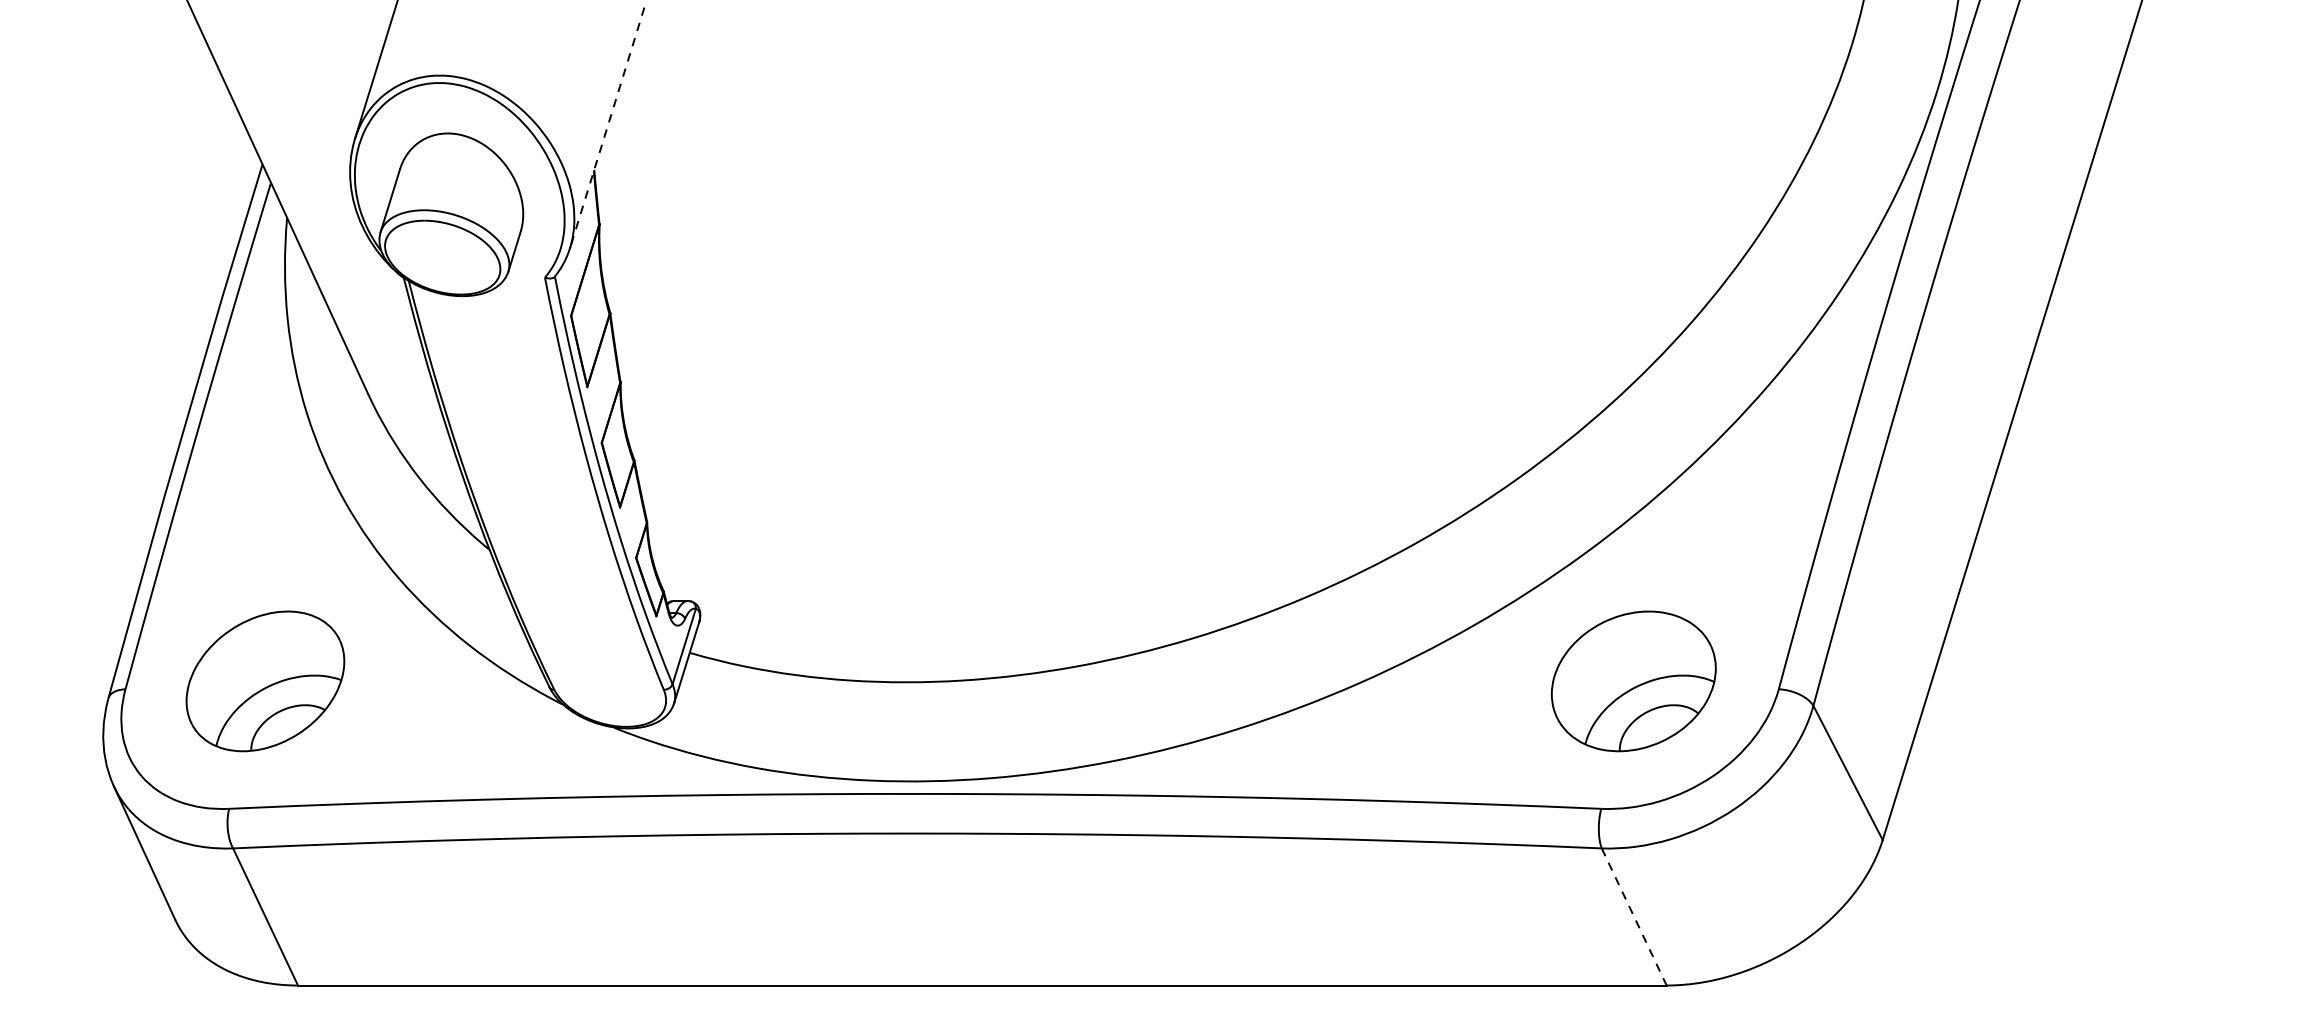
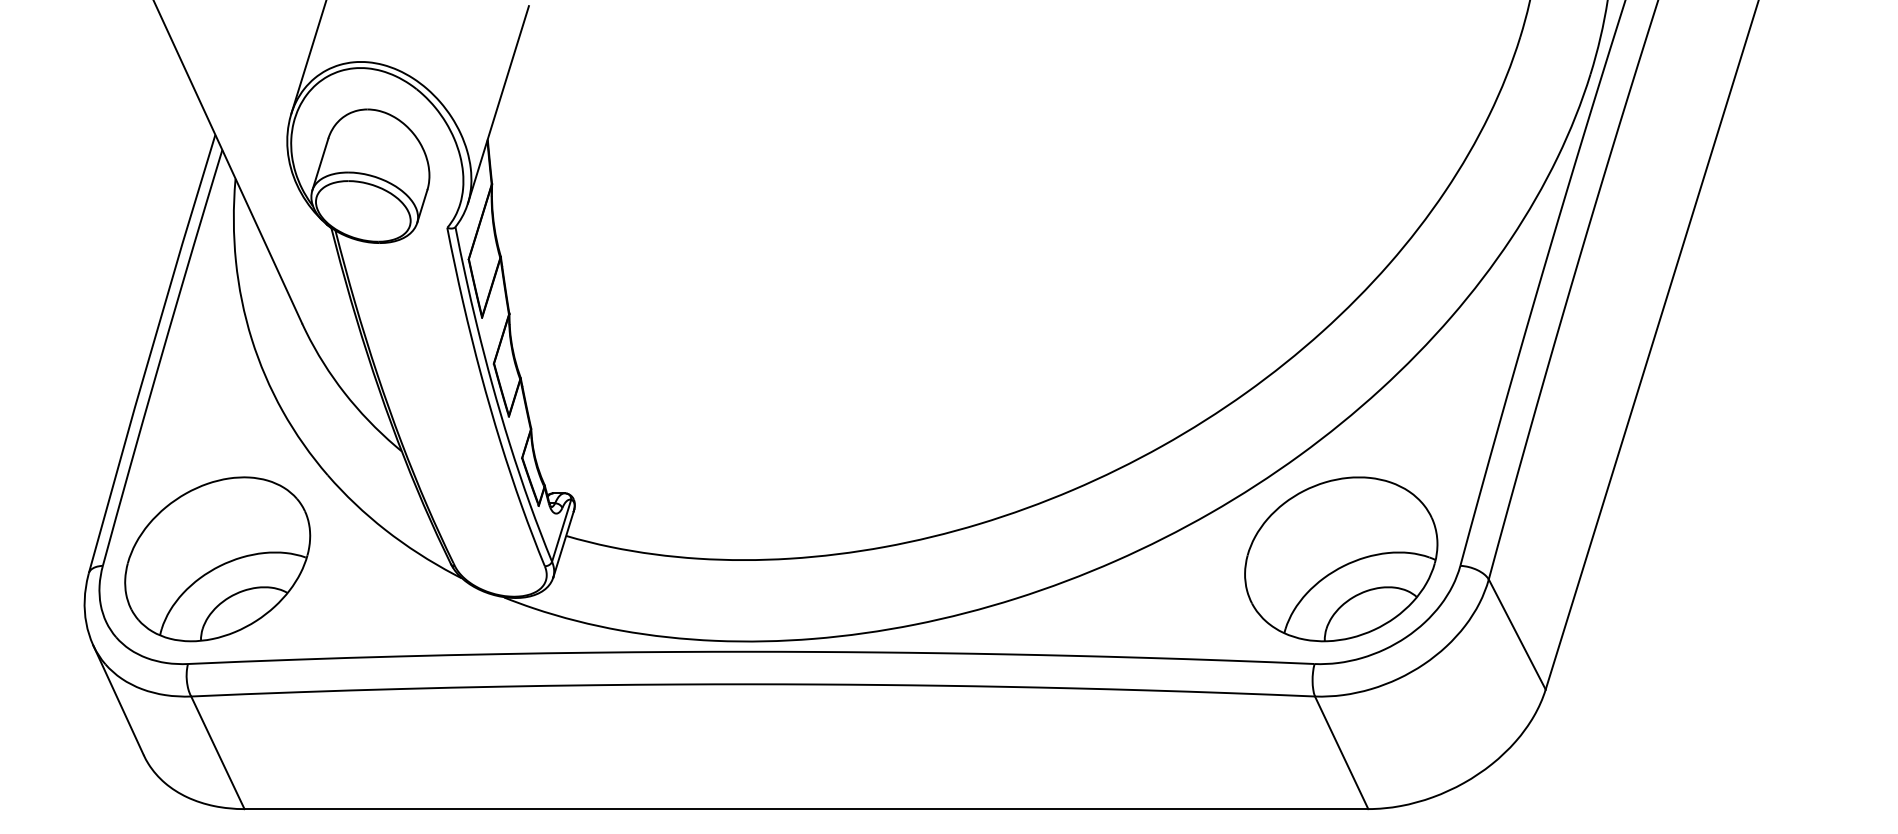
line: (607, 128) -> (498, 105), dashed -> solid
part: (265, 681) -> (217, 559), size x1.43
part: (1634, 681) -> (1341, 559), size x1.43
line: (1634, 917) -> (1341, 753), dashed -> solid

